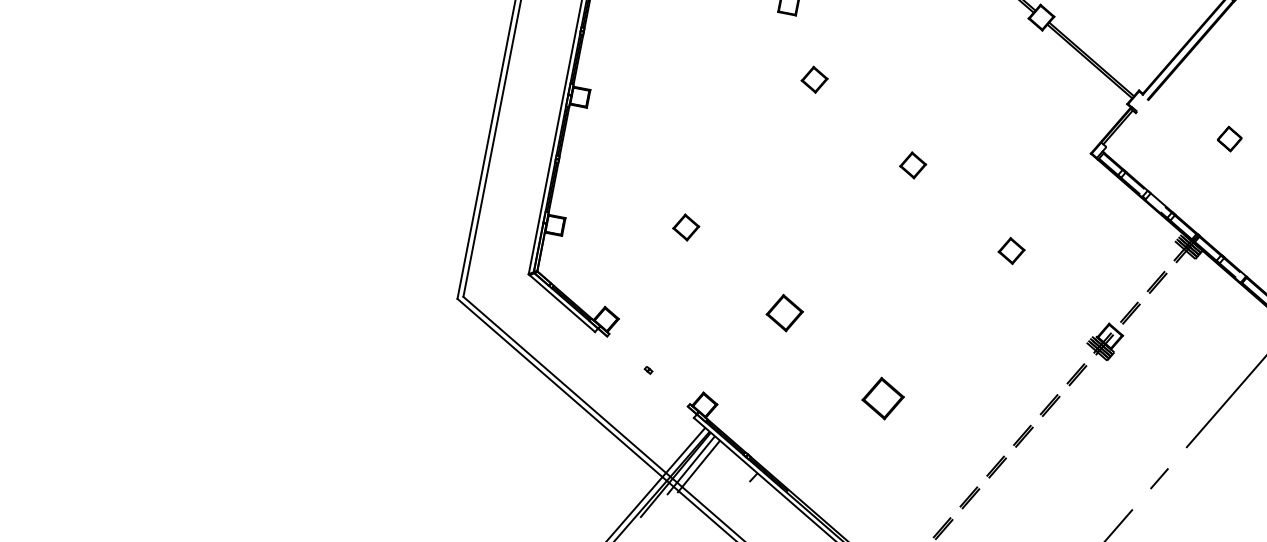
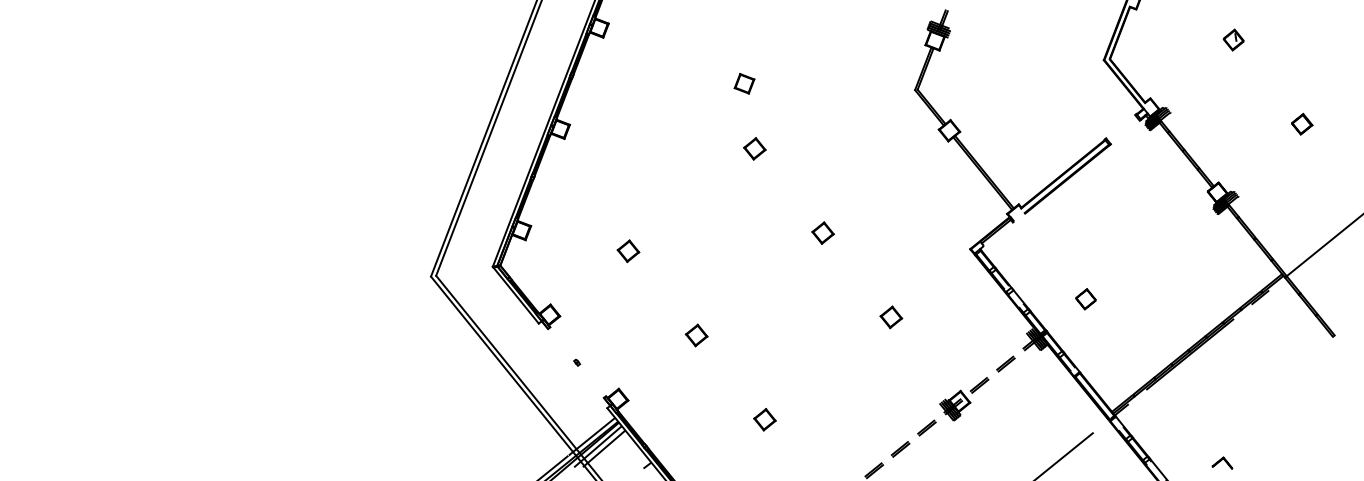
part: (1229, 139) -> (1085, 299), moved
part: (784, 313) -> (696, 335), size x0.71
part: (882, 398) -> (764, 419), size x0.62

